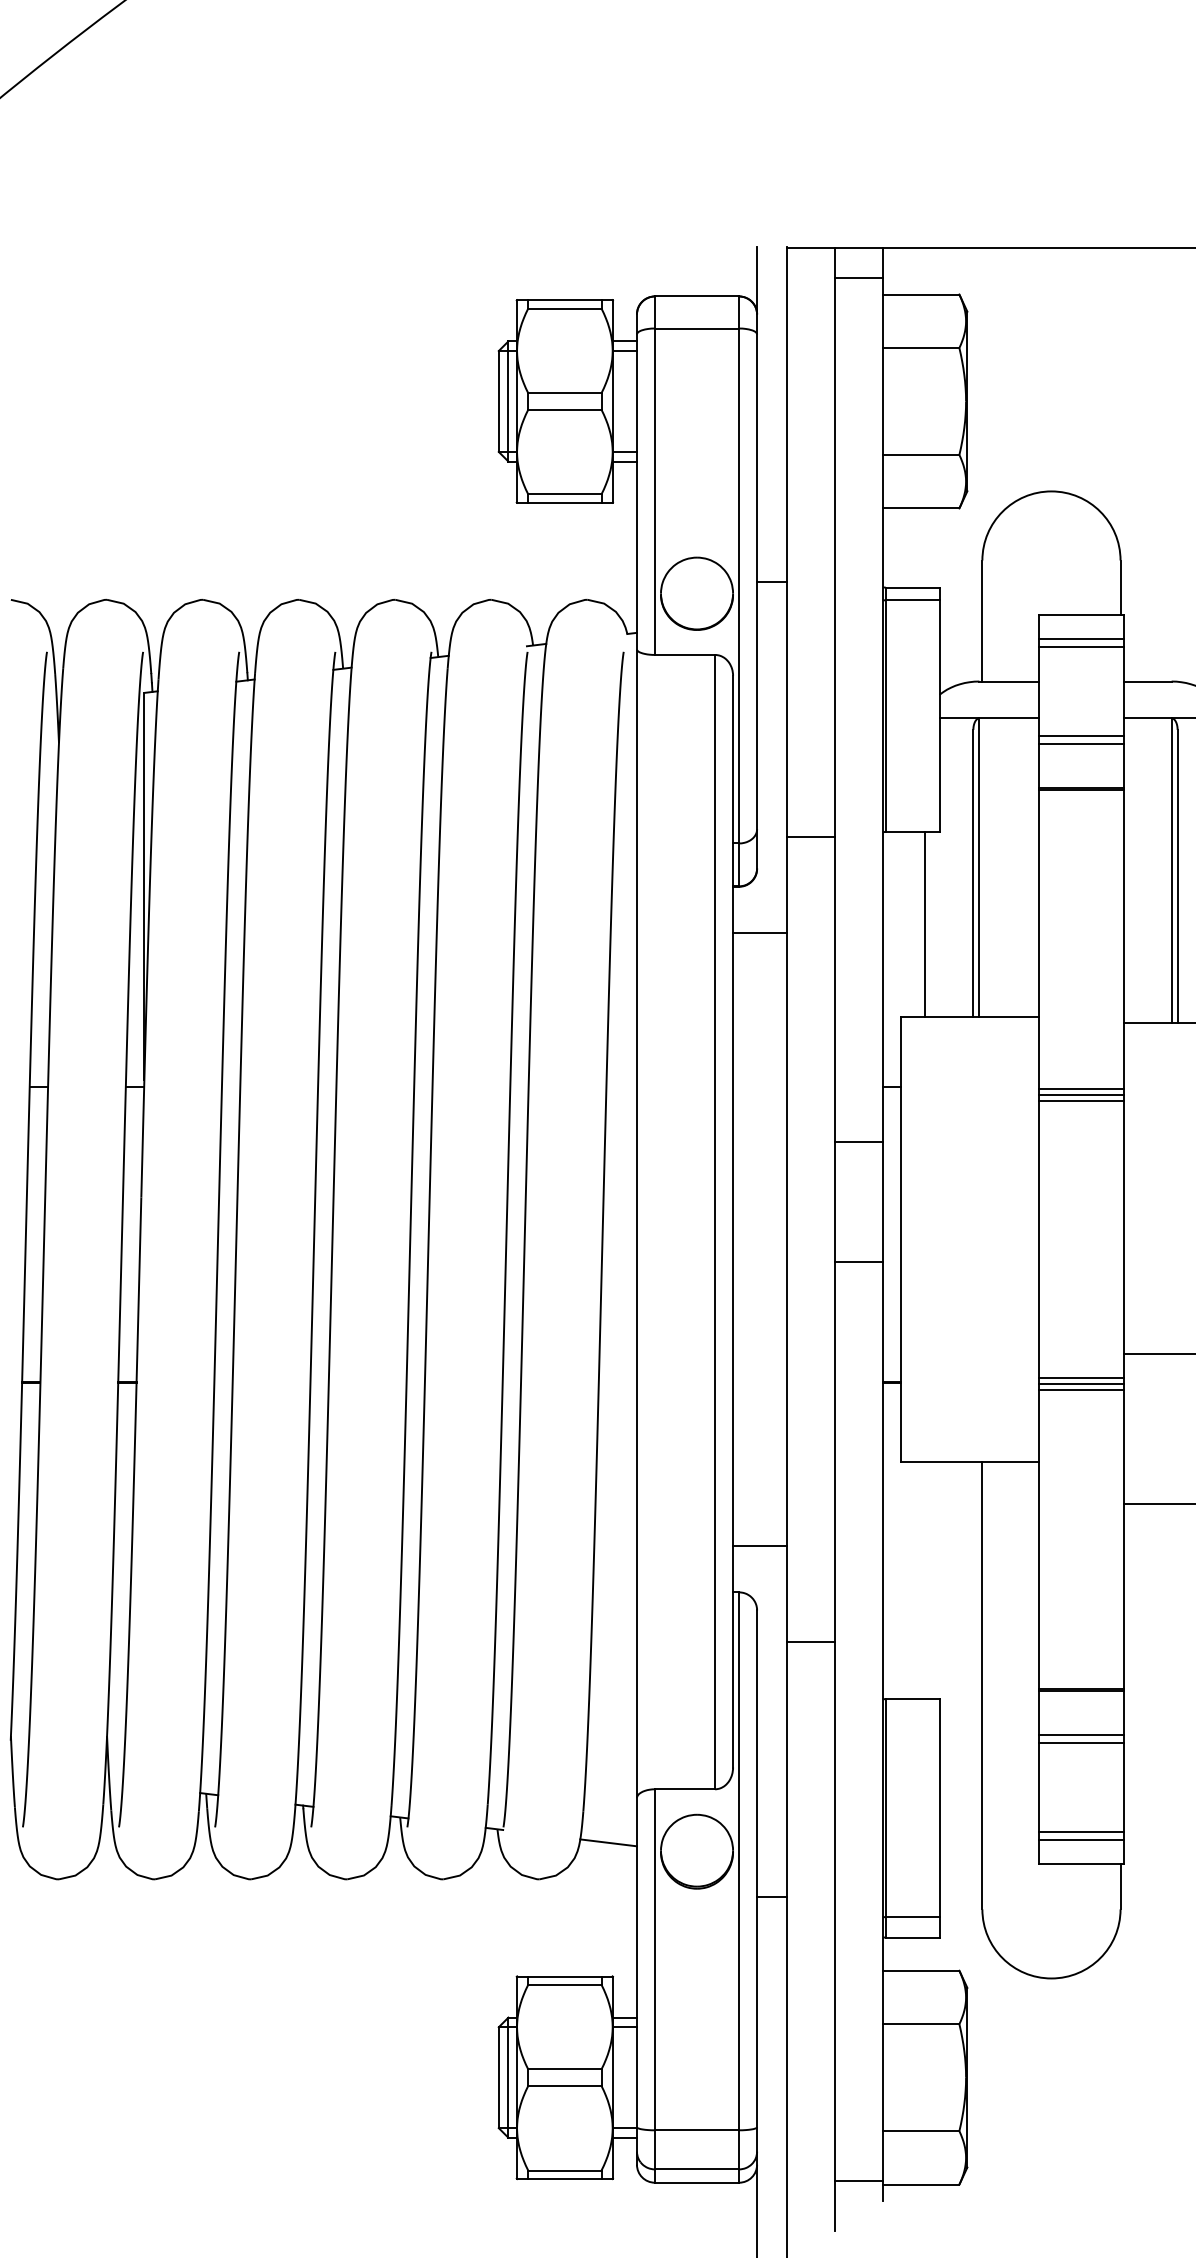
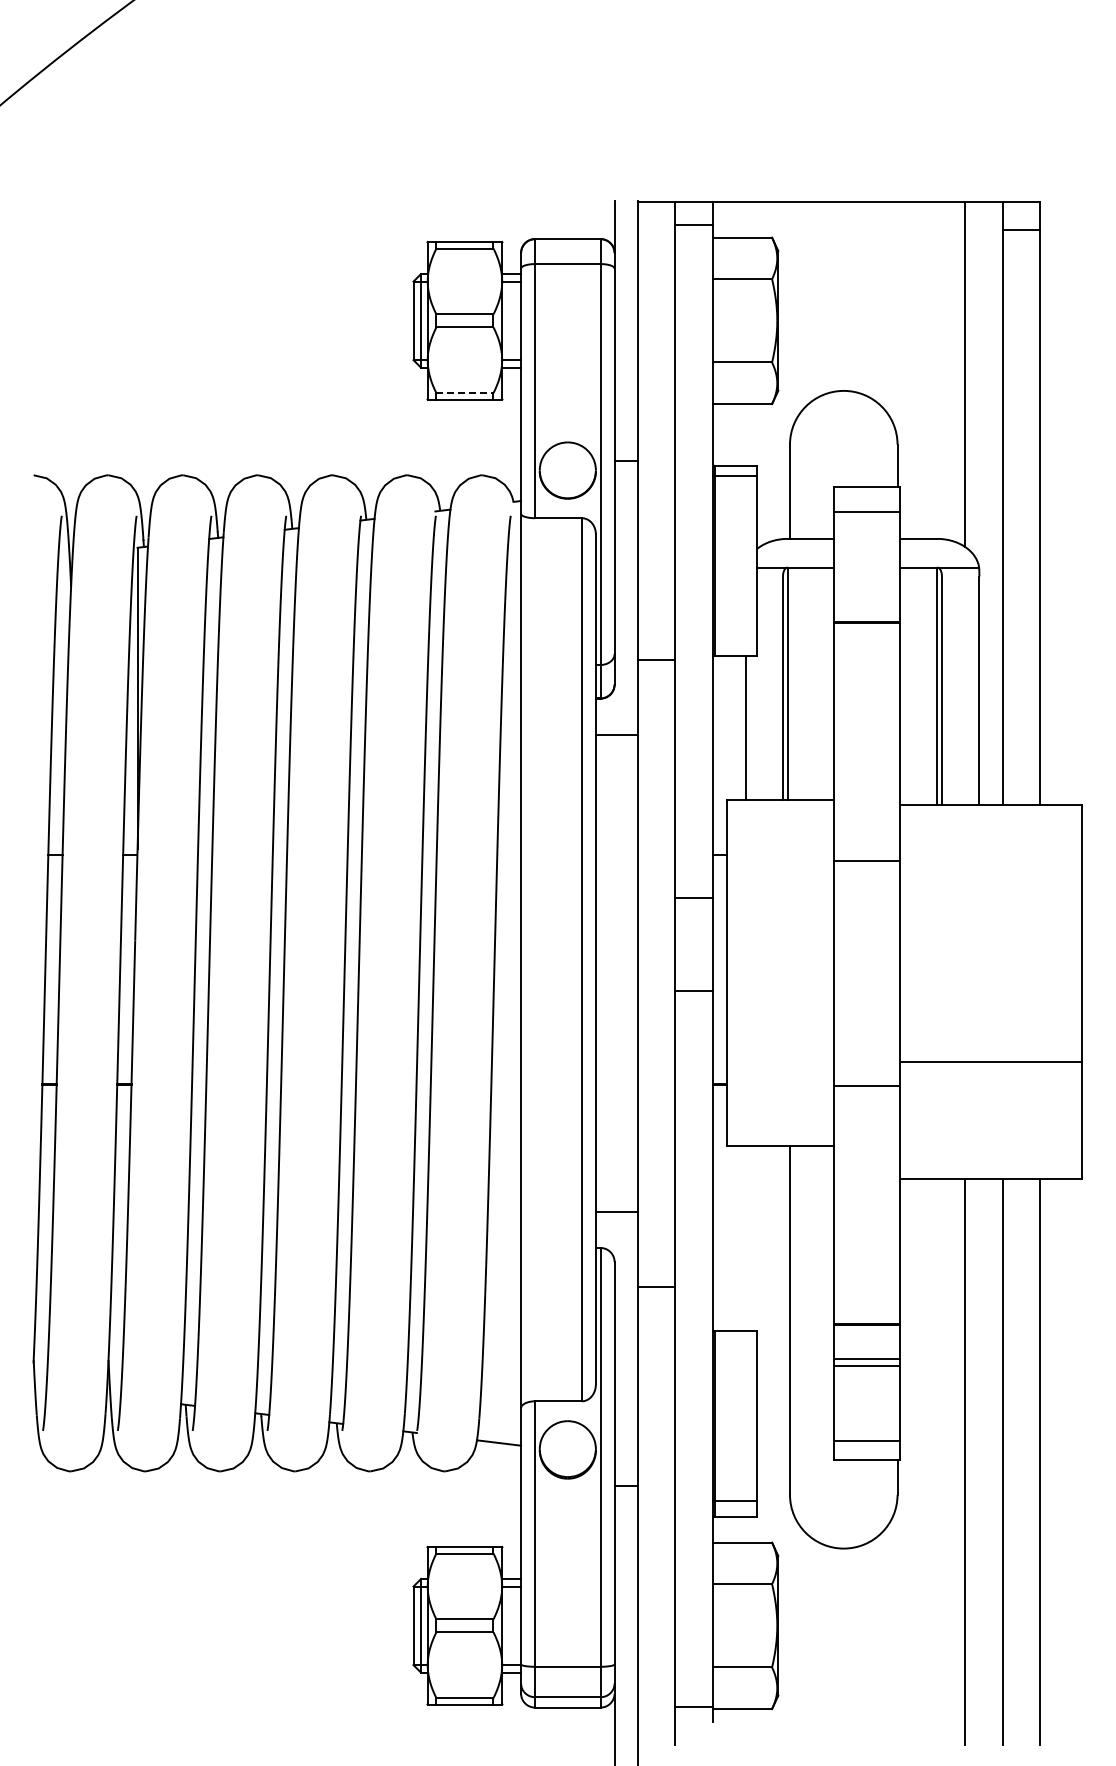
line: (564, 494) -> (464, 393), solid -> dashed
line: (1080, 638) -> (866, 505), removed
line: (1080, 736) -> (866, 581), removed
line: (1080, 743) -> (866, 587), removed
line: (1080, 1089) -> (866, 856), removed
line: (1080, 1101) -> (866, 865), removed
line: (1080, 1377) -> (866, 1080), removed
line: (1080, 1390) -> (866, 1090), removed
line: (1080, 1831) -> (866, 1434), removed

